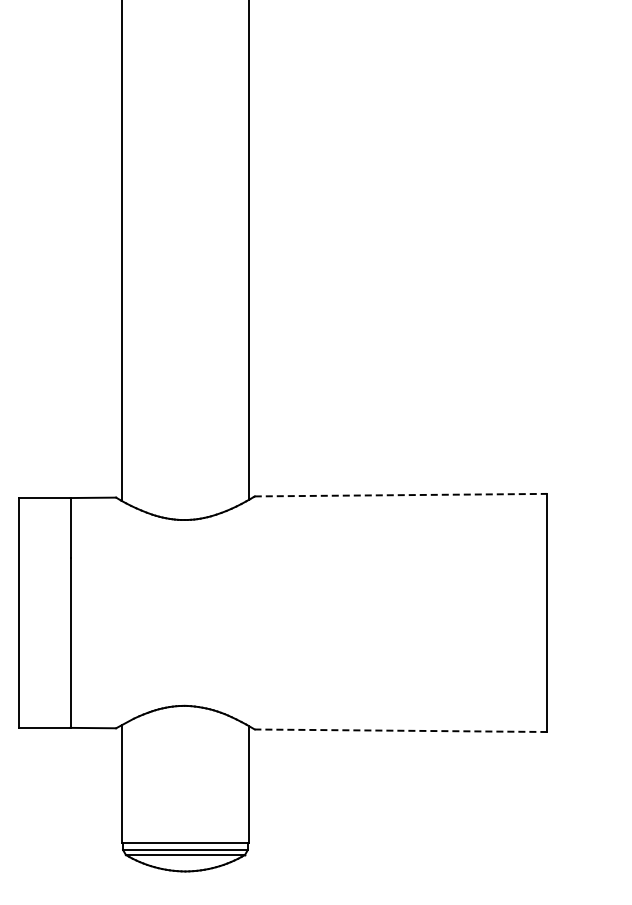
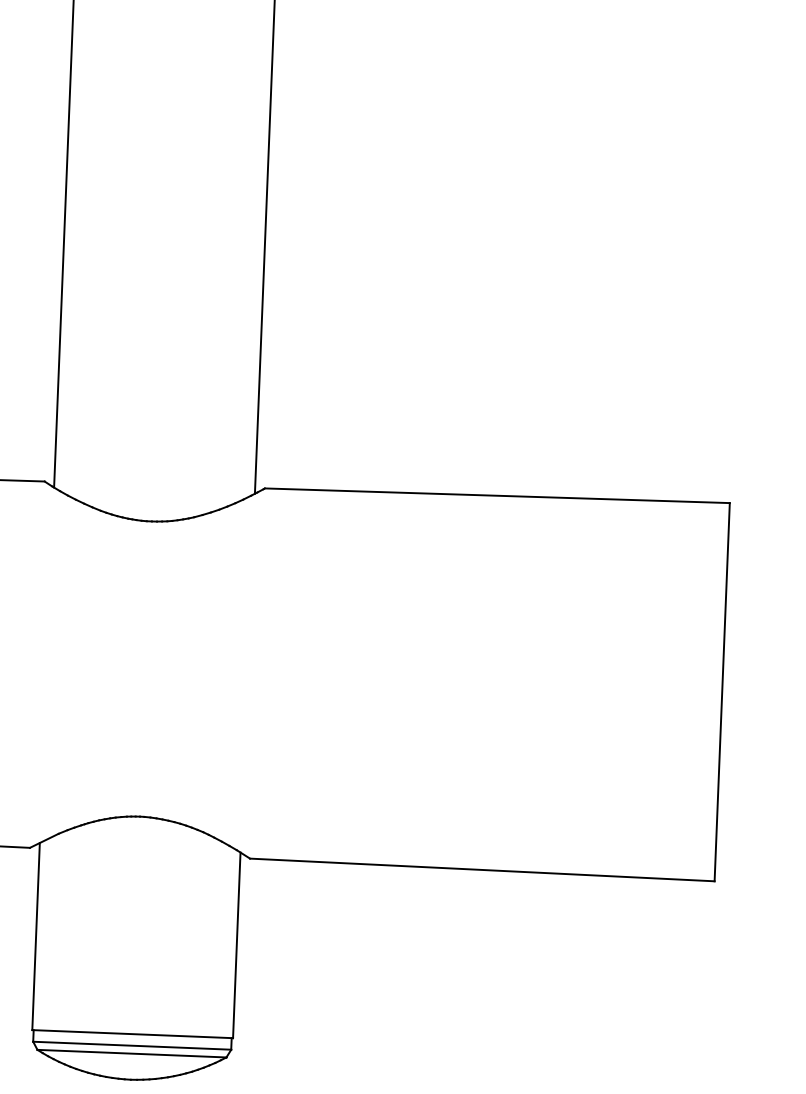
line: (401, 495) -> (498, 496), dashed -> solid
line: (400, 730) -> (481, 869), dashed -> solid

